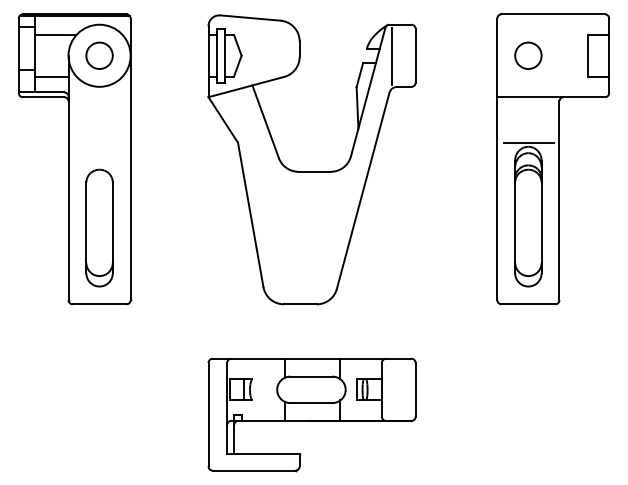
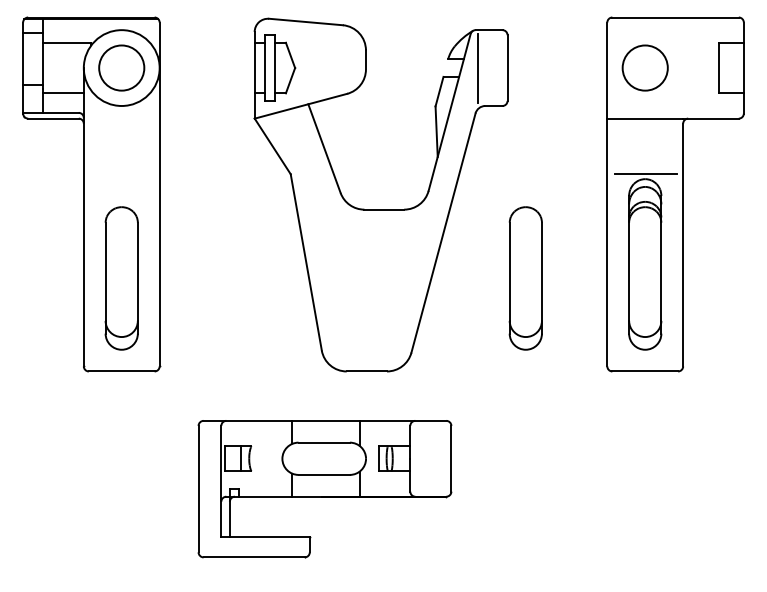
circle: (99, 55) -> (121, 67), size x1.4
circle: (528, 55) -> (645, 67), size x1.4
part: (430, 227) -> (525, 277), added
part: (311, 414) -> (324, 488), moved

